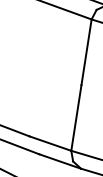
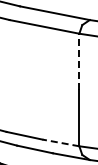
line: (86, 51) -> (79, 61), solid -> dashed
line: (49, 143) -> (60, 142), solid -> dashed

